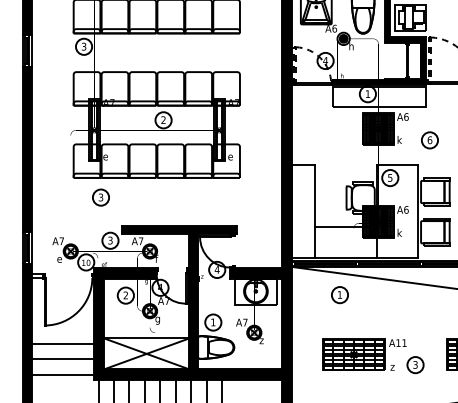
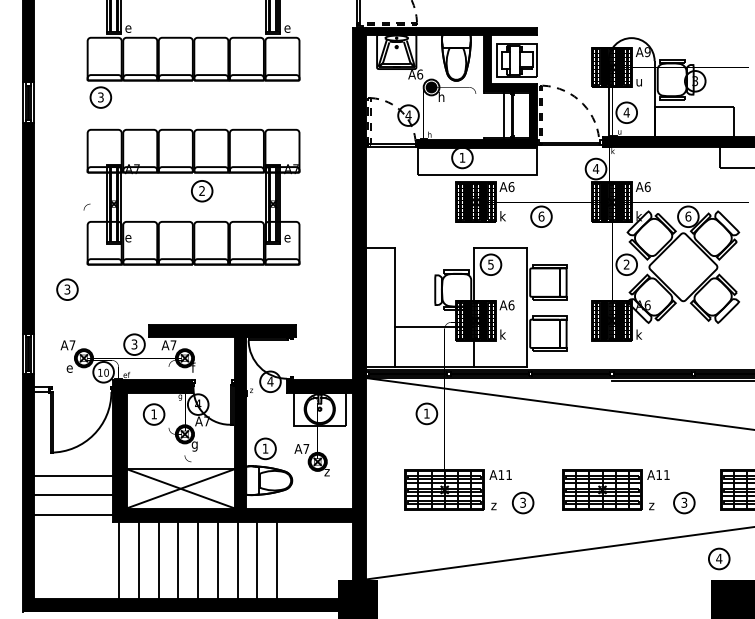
line: (400, 60) -> (503, 115), added
part: (101, 197) -> (67, 289), moved
text: (125, 295) -> (153, 414), 2 -> 1

